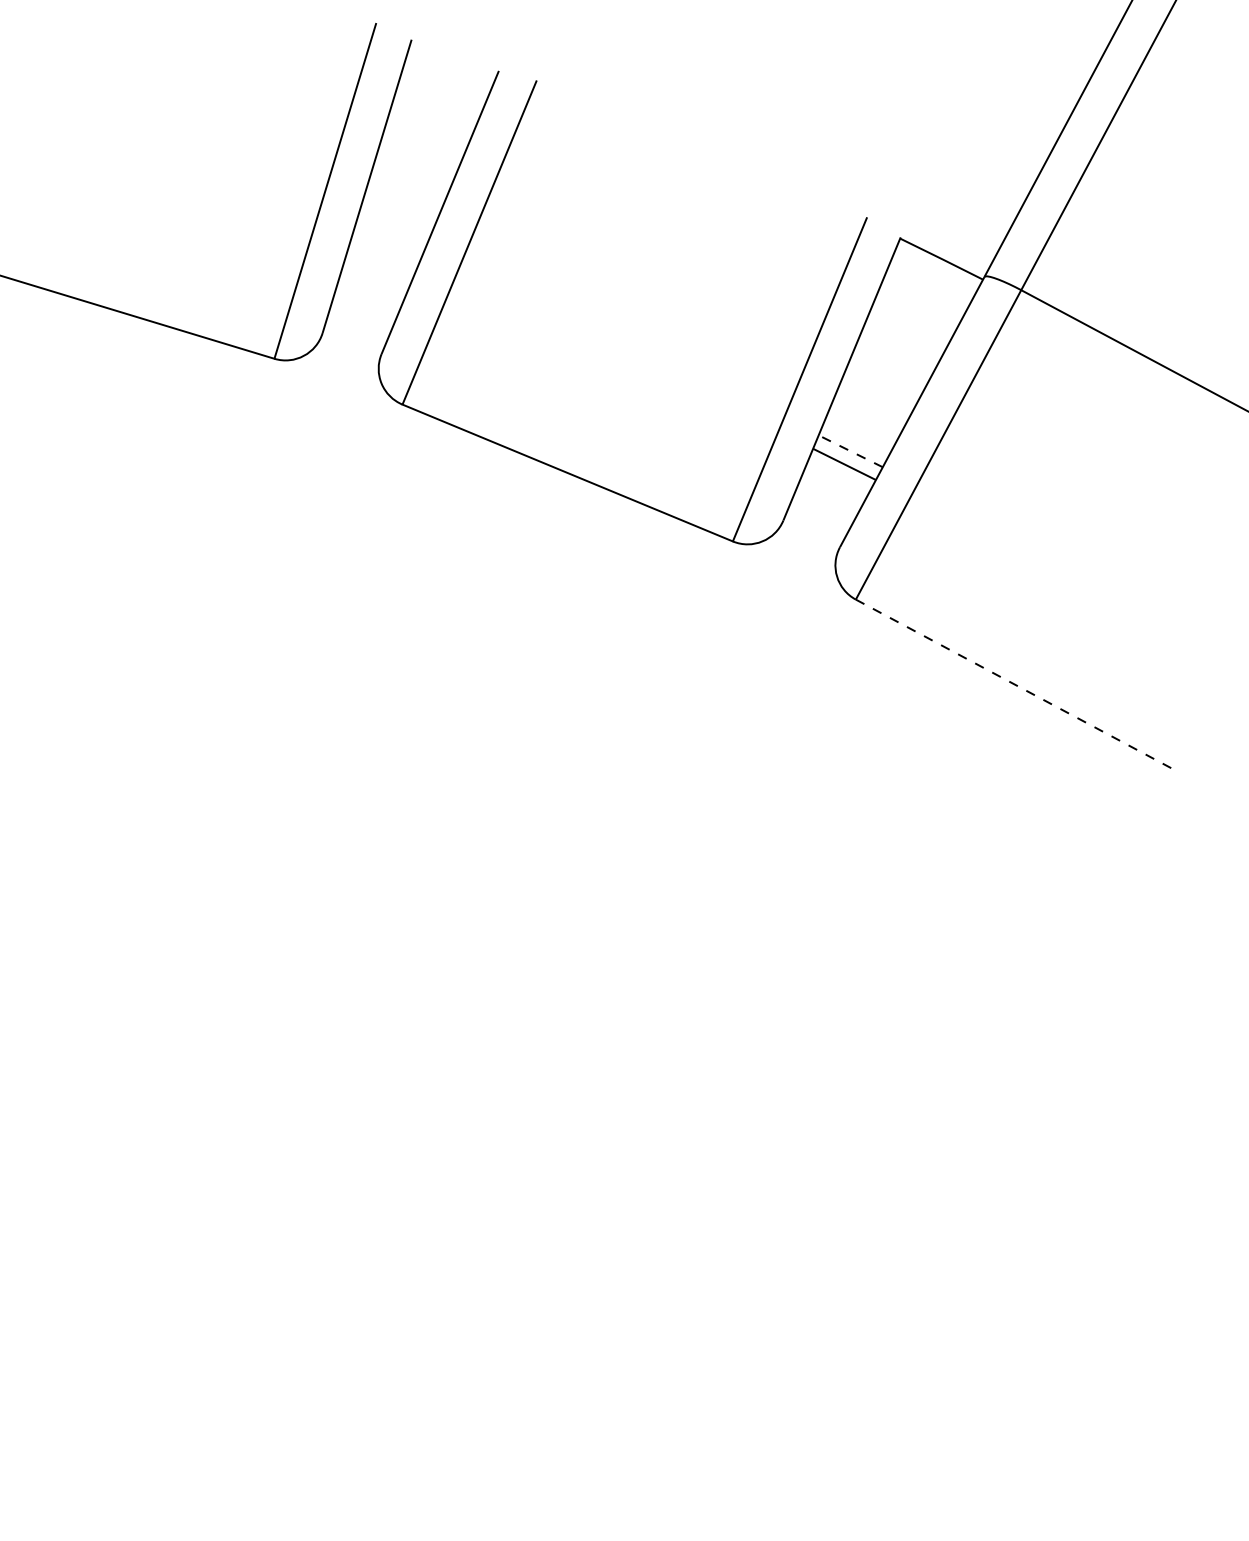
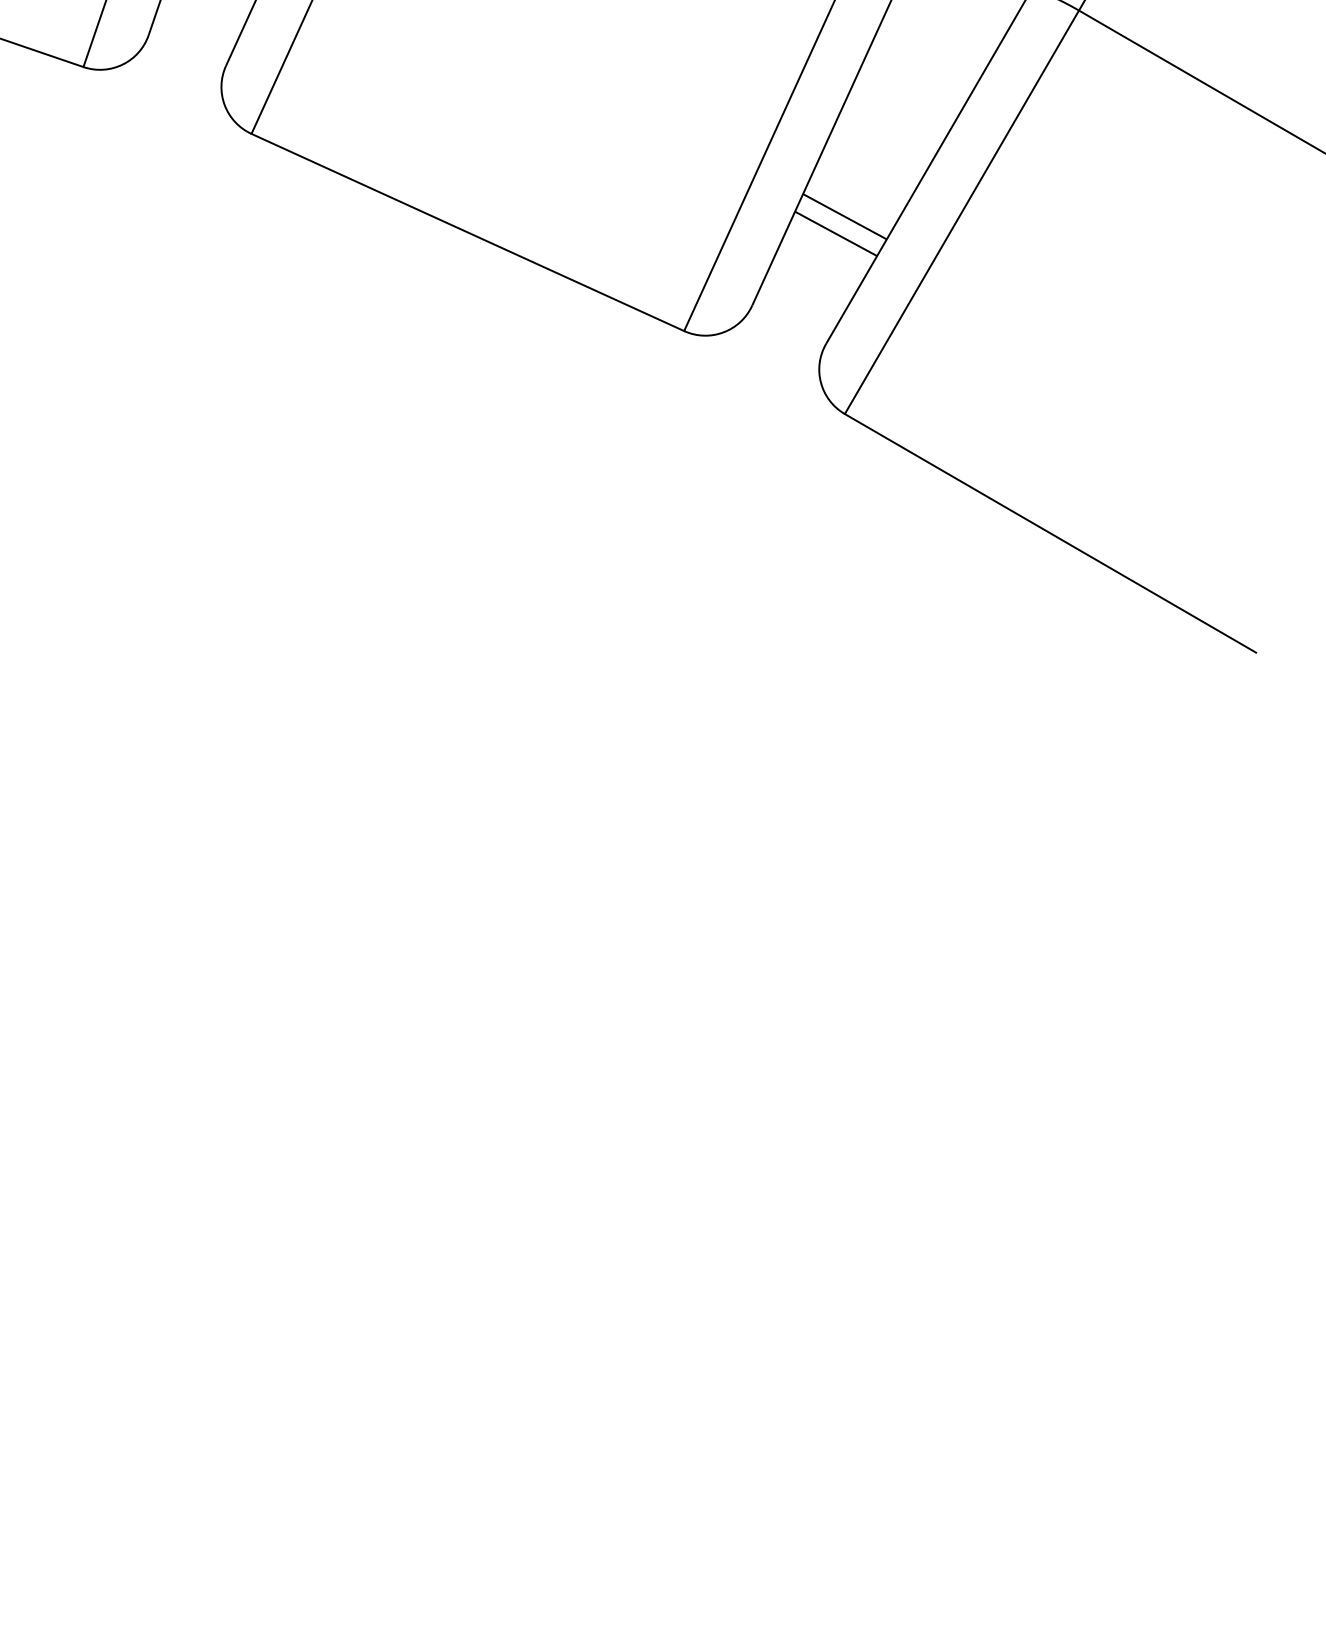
line: (849, 450) -> (843, 215), dashed -> solid
line: (1013, 683) -> (1050, 532), dashed -> solid

